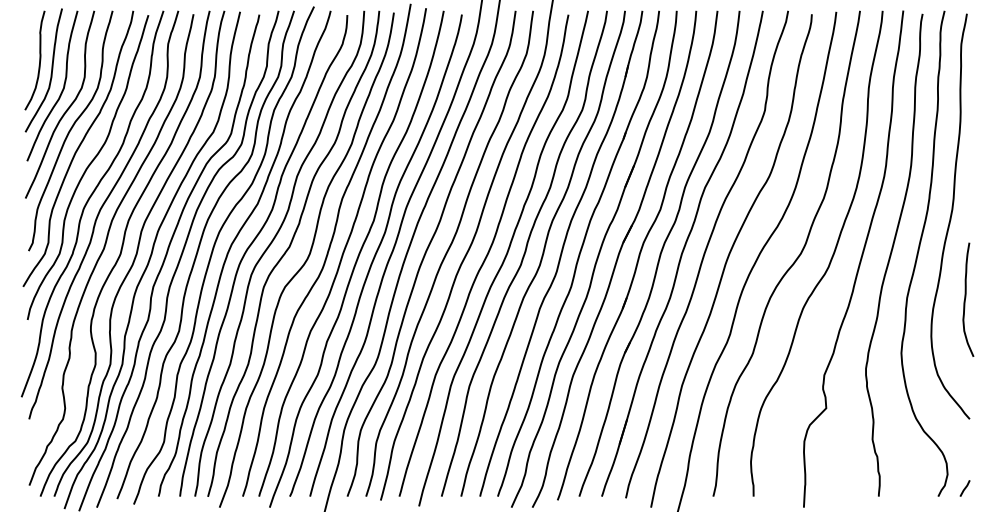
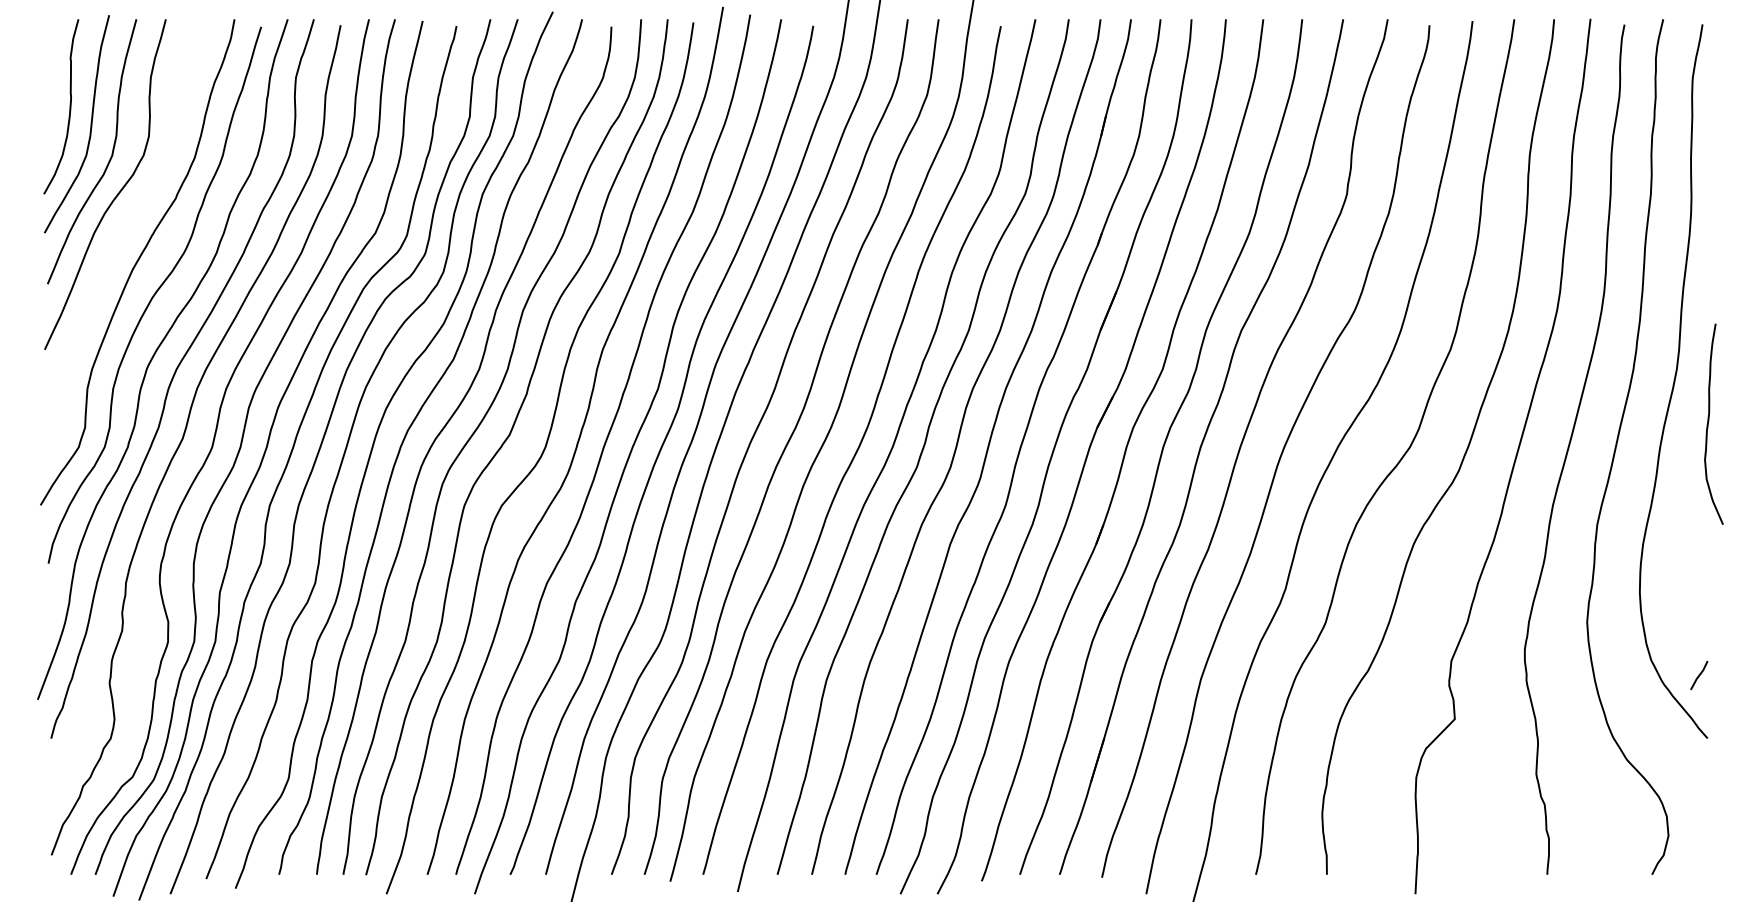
curve: (70, 130) -> (123, 229), removed
curve: (966, 297) -> (1710, 420), moved
line: (964, 488) -> (1698, 675), moved

